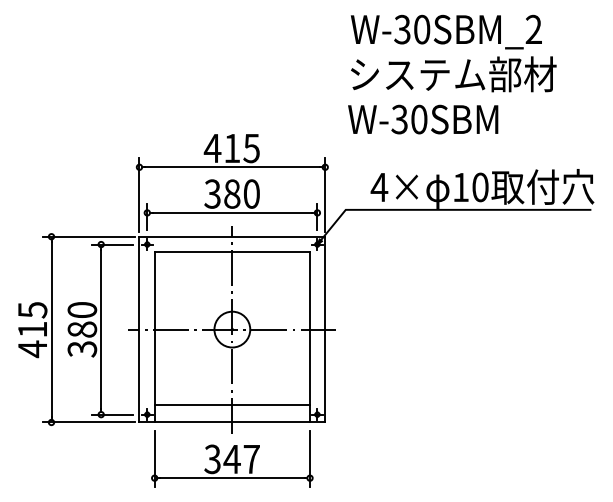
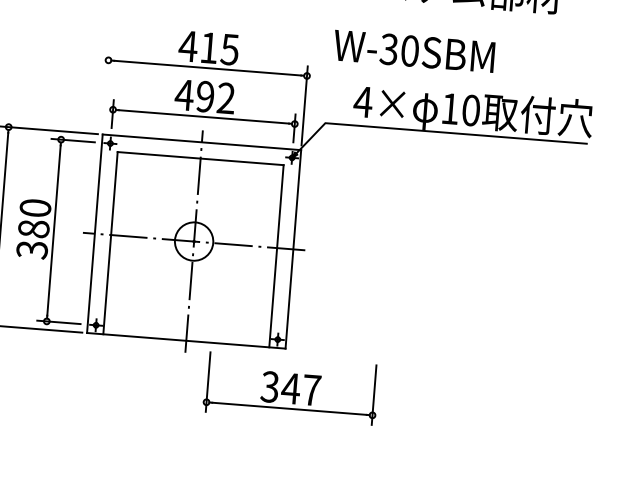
text: (423, 119) -> (414, 51), moved
text: (231, 193) -> (204, 96), 380 -> 492
line: (139, 195) -> (106, 90), removed
line: (232, 405) -> (187, 322), removed
part: (232, 458) -> (291, 387), moved

